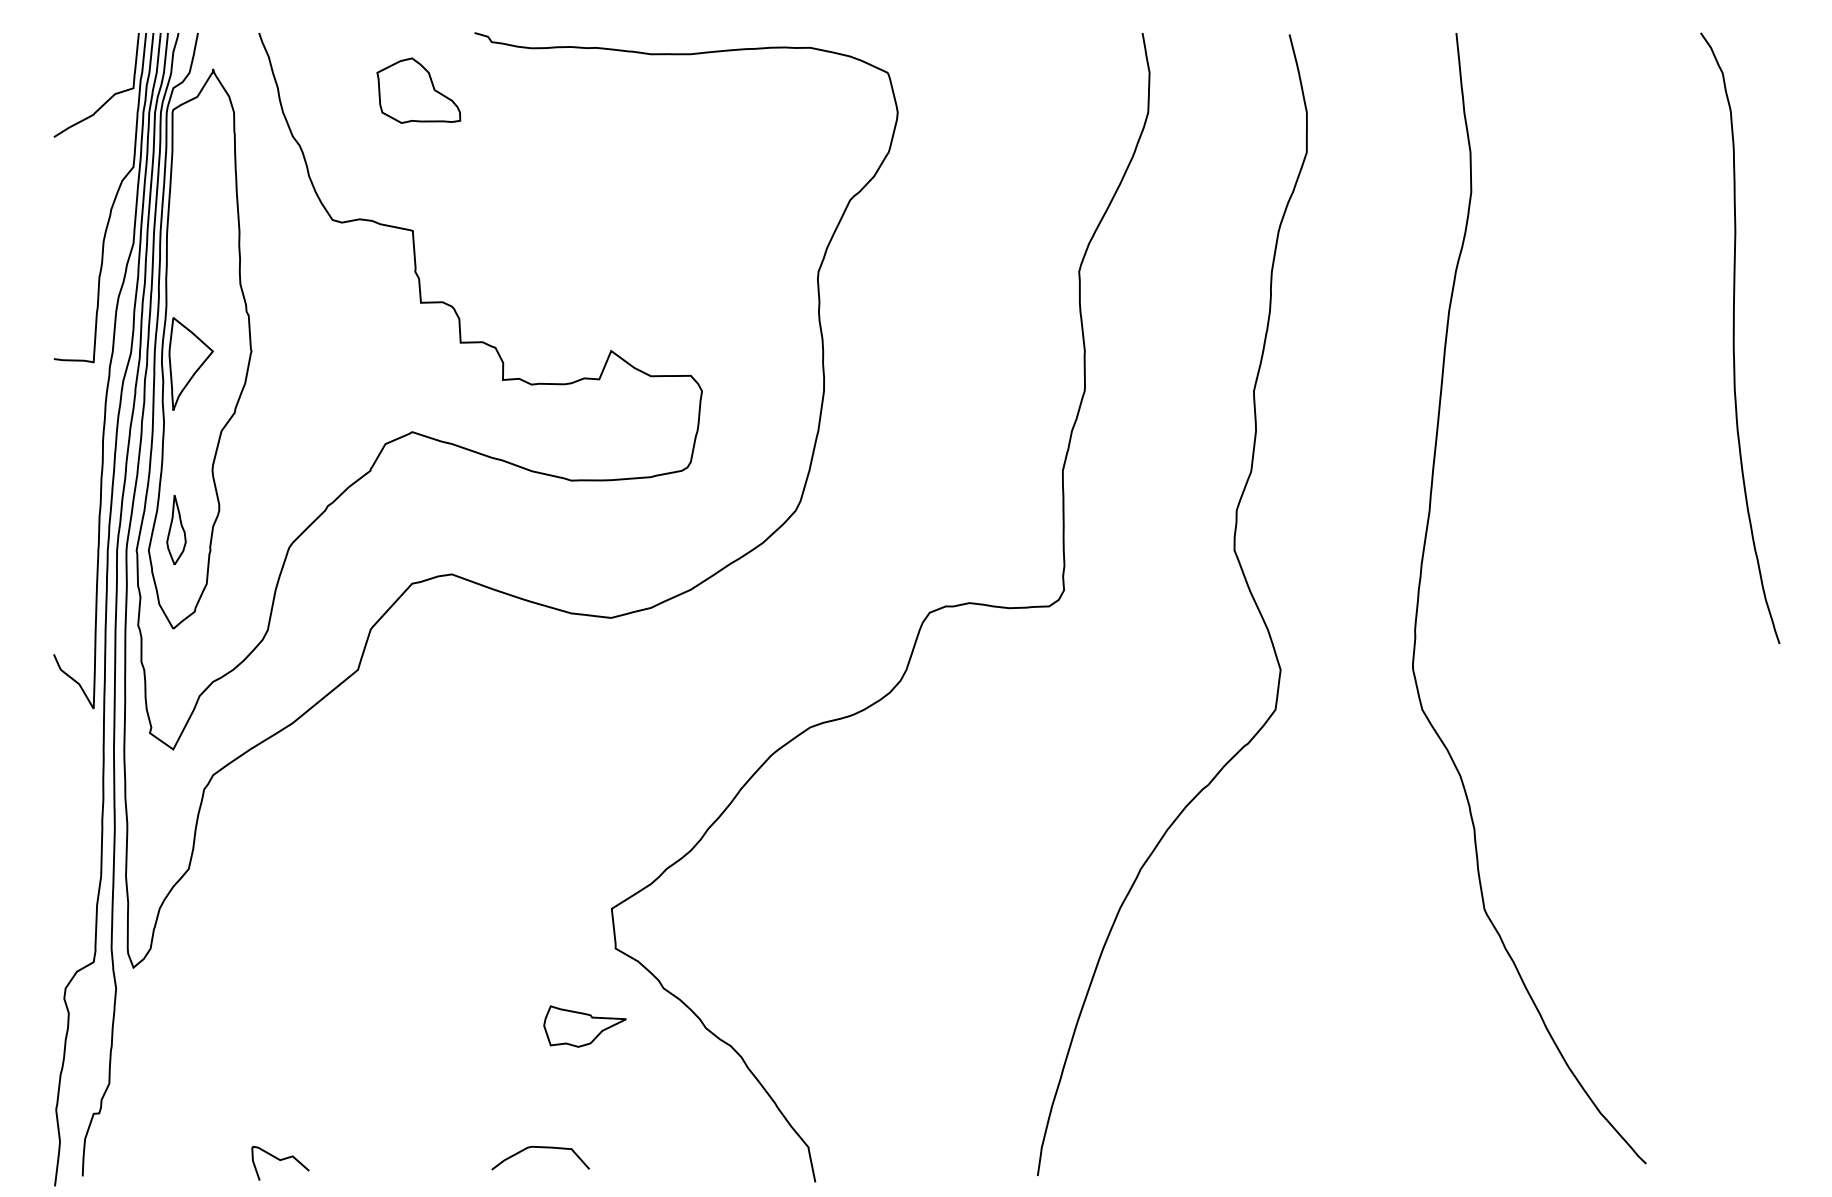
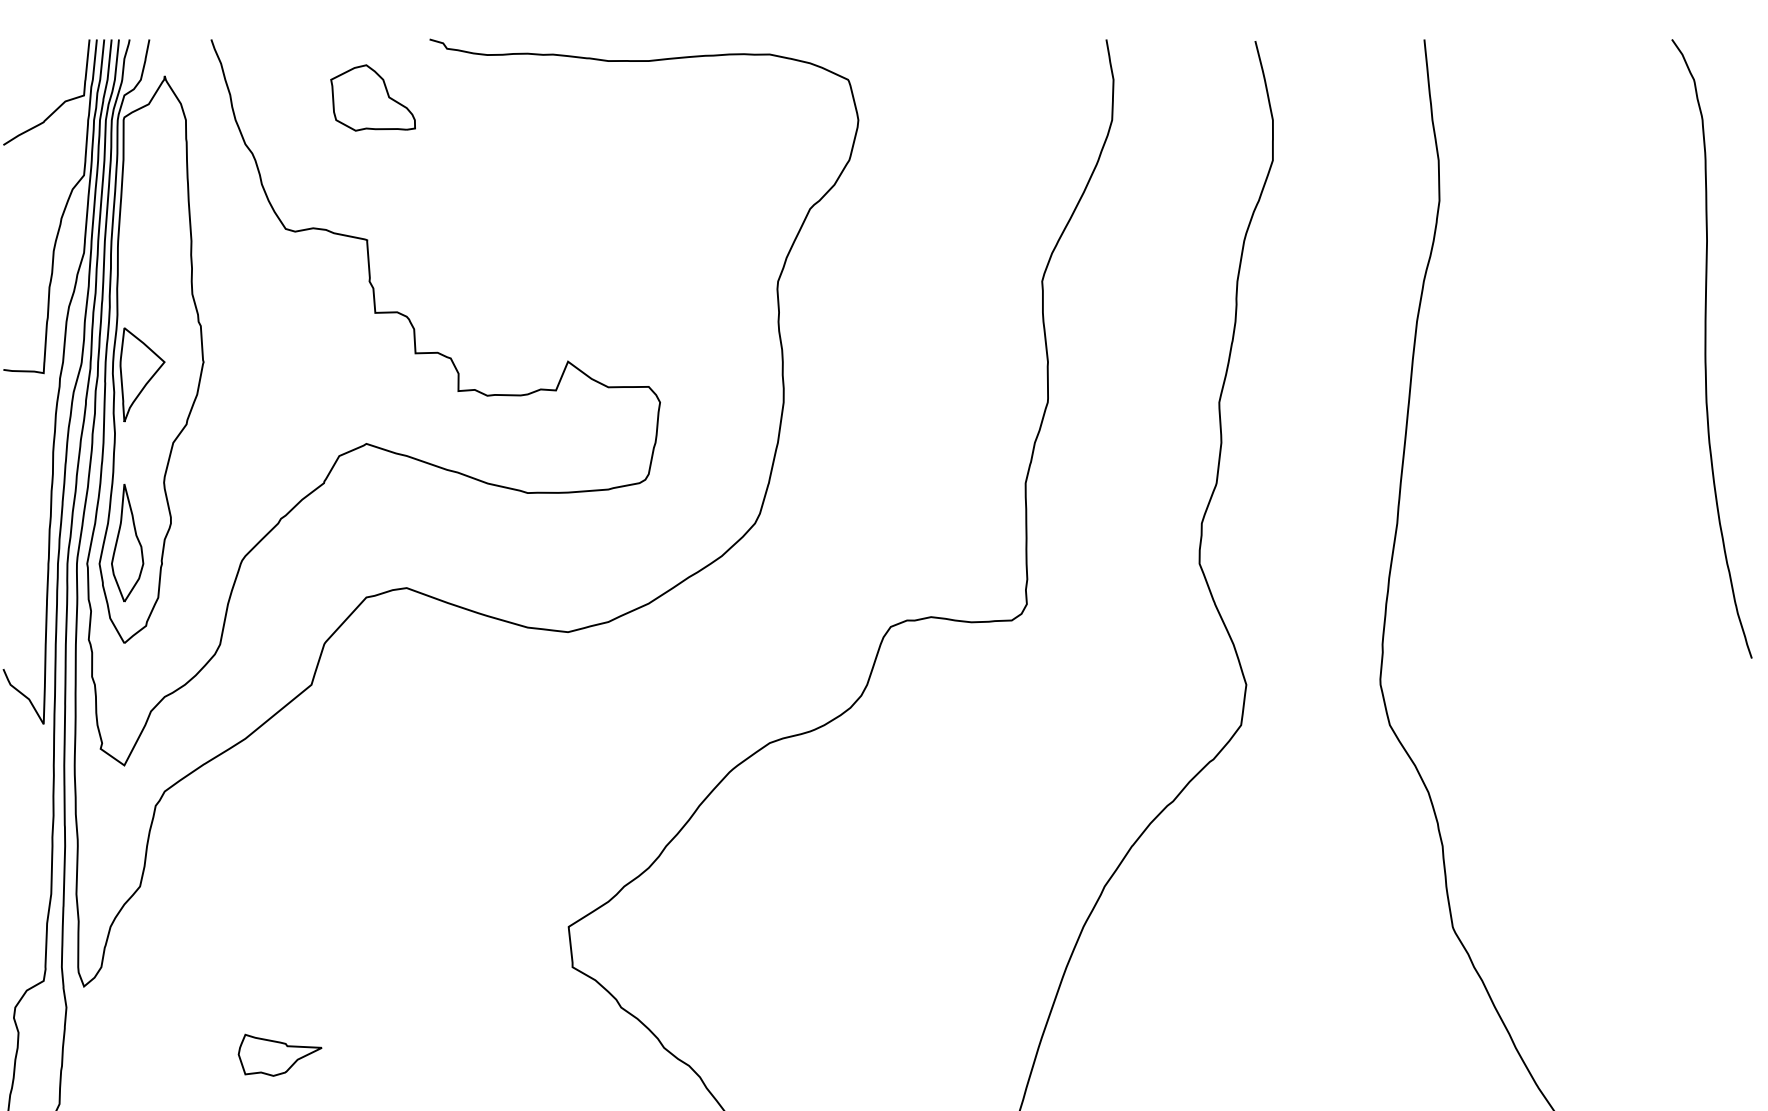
part: (176, 529) -> (127, 542), size x1.67
part: (584, 1026) -> (279, 1055), moved

